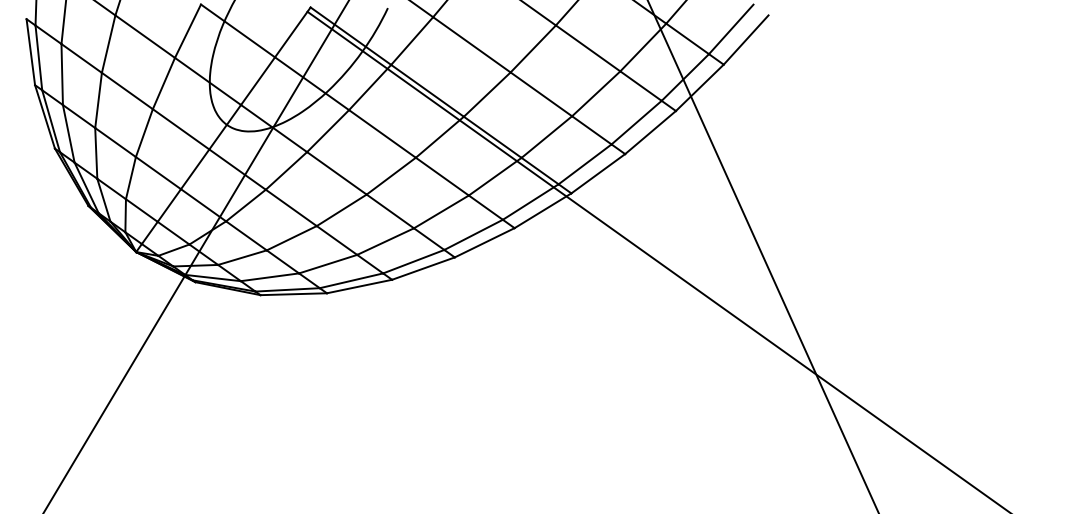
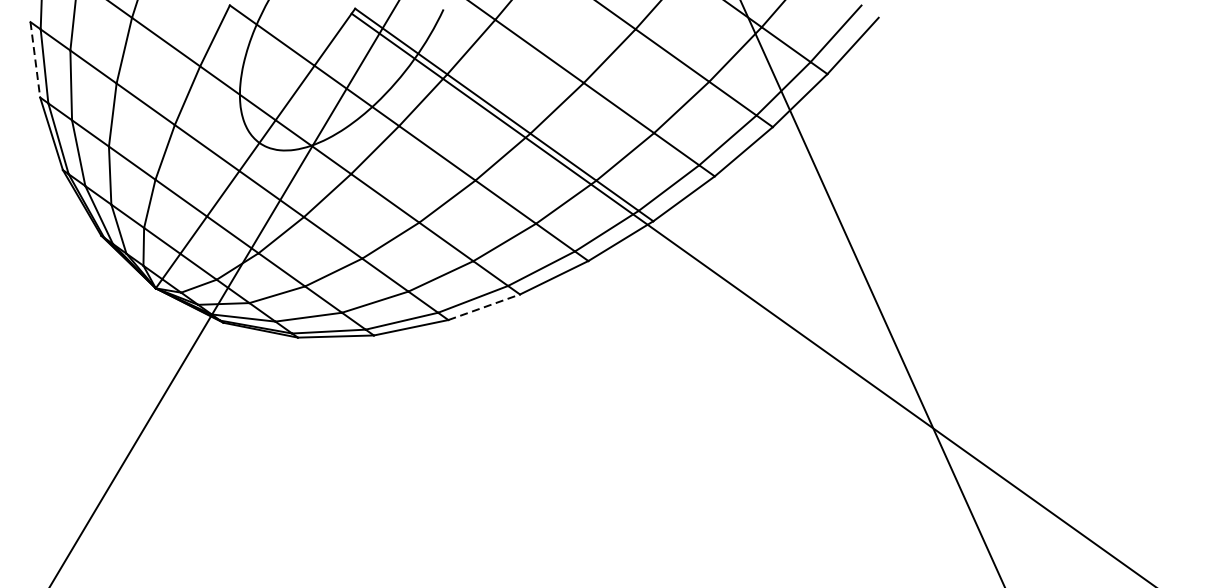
line: (30, 52) -> (34, 60), solid -> dashed
line: (423, 268) -> (484, 307), solid -> dashed

